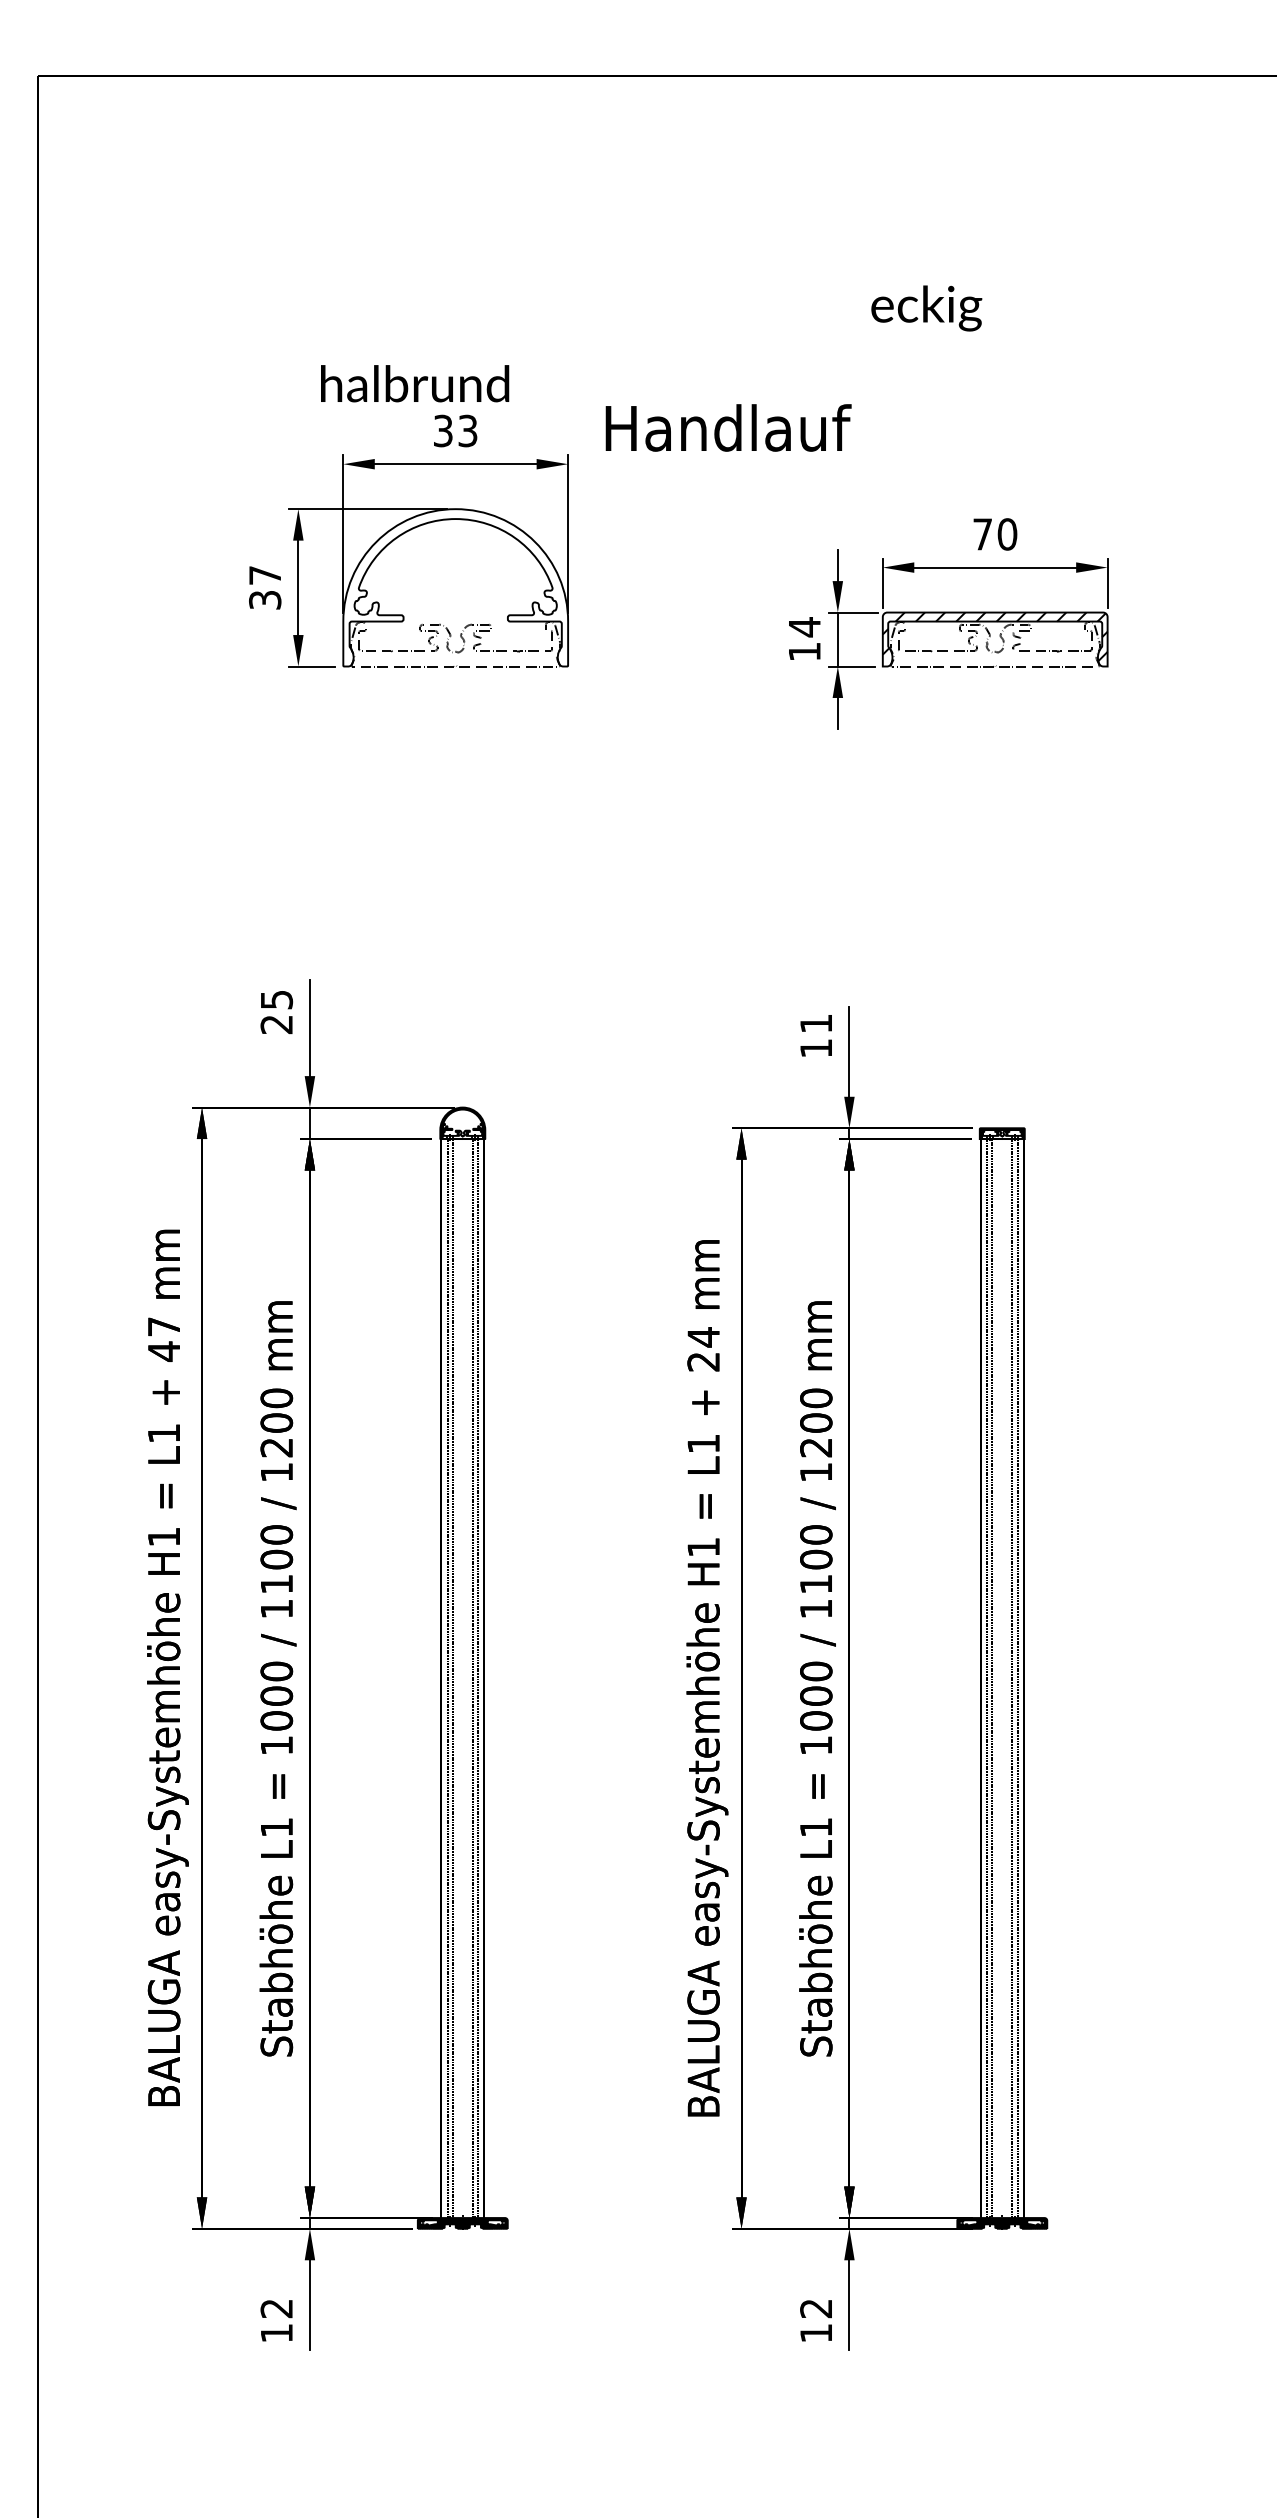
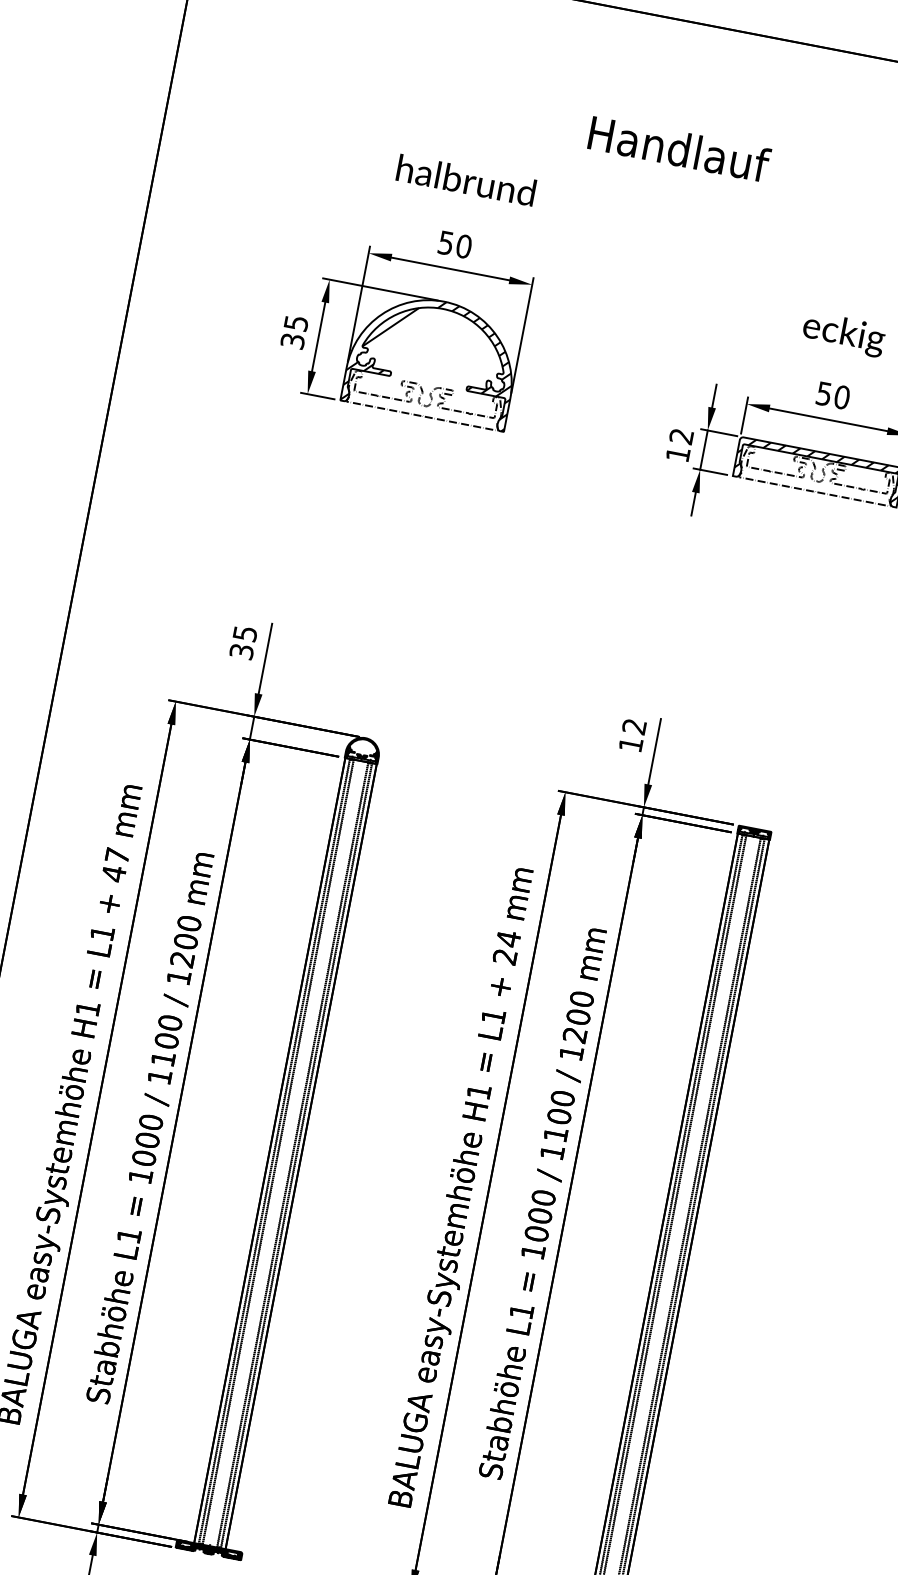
text: (926, 308) -> (843, 334), moved
text: (415, 383) -> (466, 180), moved
text: (728, 427) -> (679, 148), moved
text: (455, 430) -> (455, 244), 33 -> 50
text: (982, 534) -> (823, 393), 70 -> 50
text: (265, 575) -> (296, 323), 37 -> 35
hatch: (455, 587) -> (433, 358), added
text: (804, 627) -> (681, 436), 14 -> 12
text: (276, 1024) -> (241, 651), 25 -> 35
text: (815, 1024) -> (633, 727), 11 -> 12

